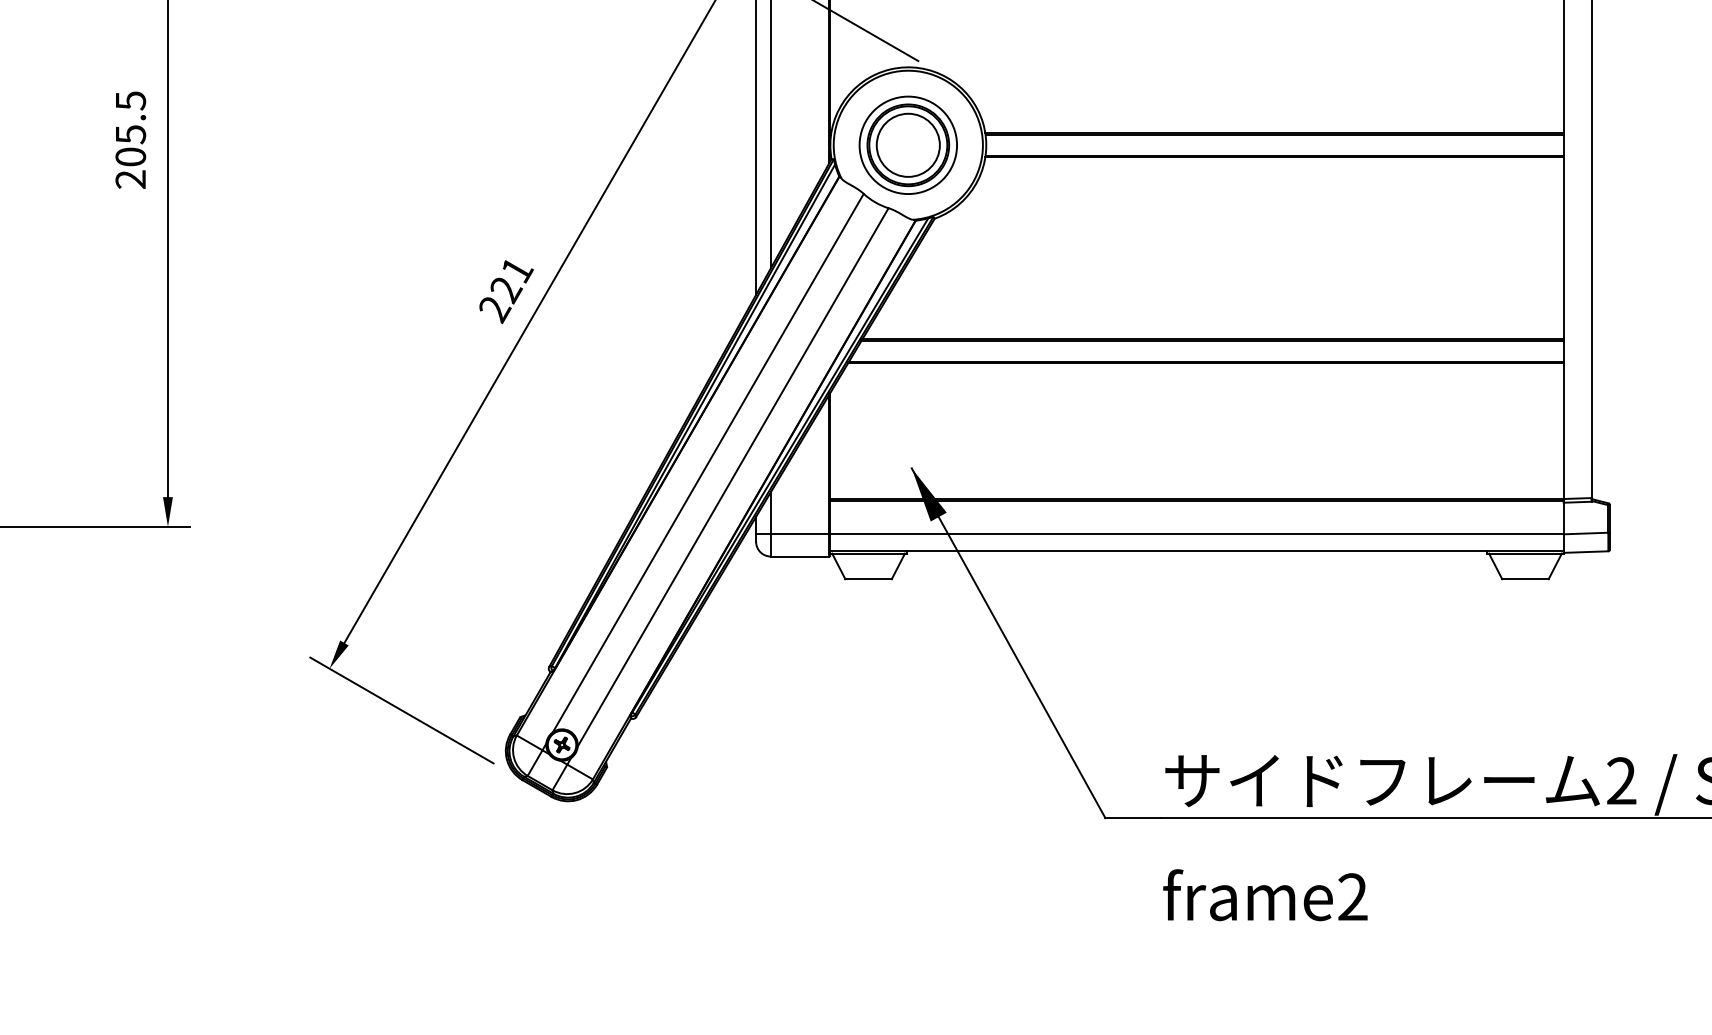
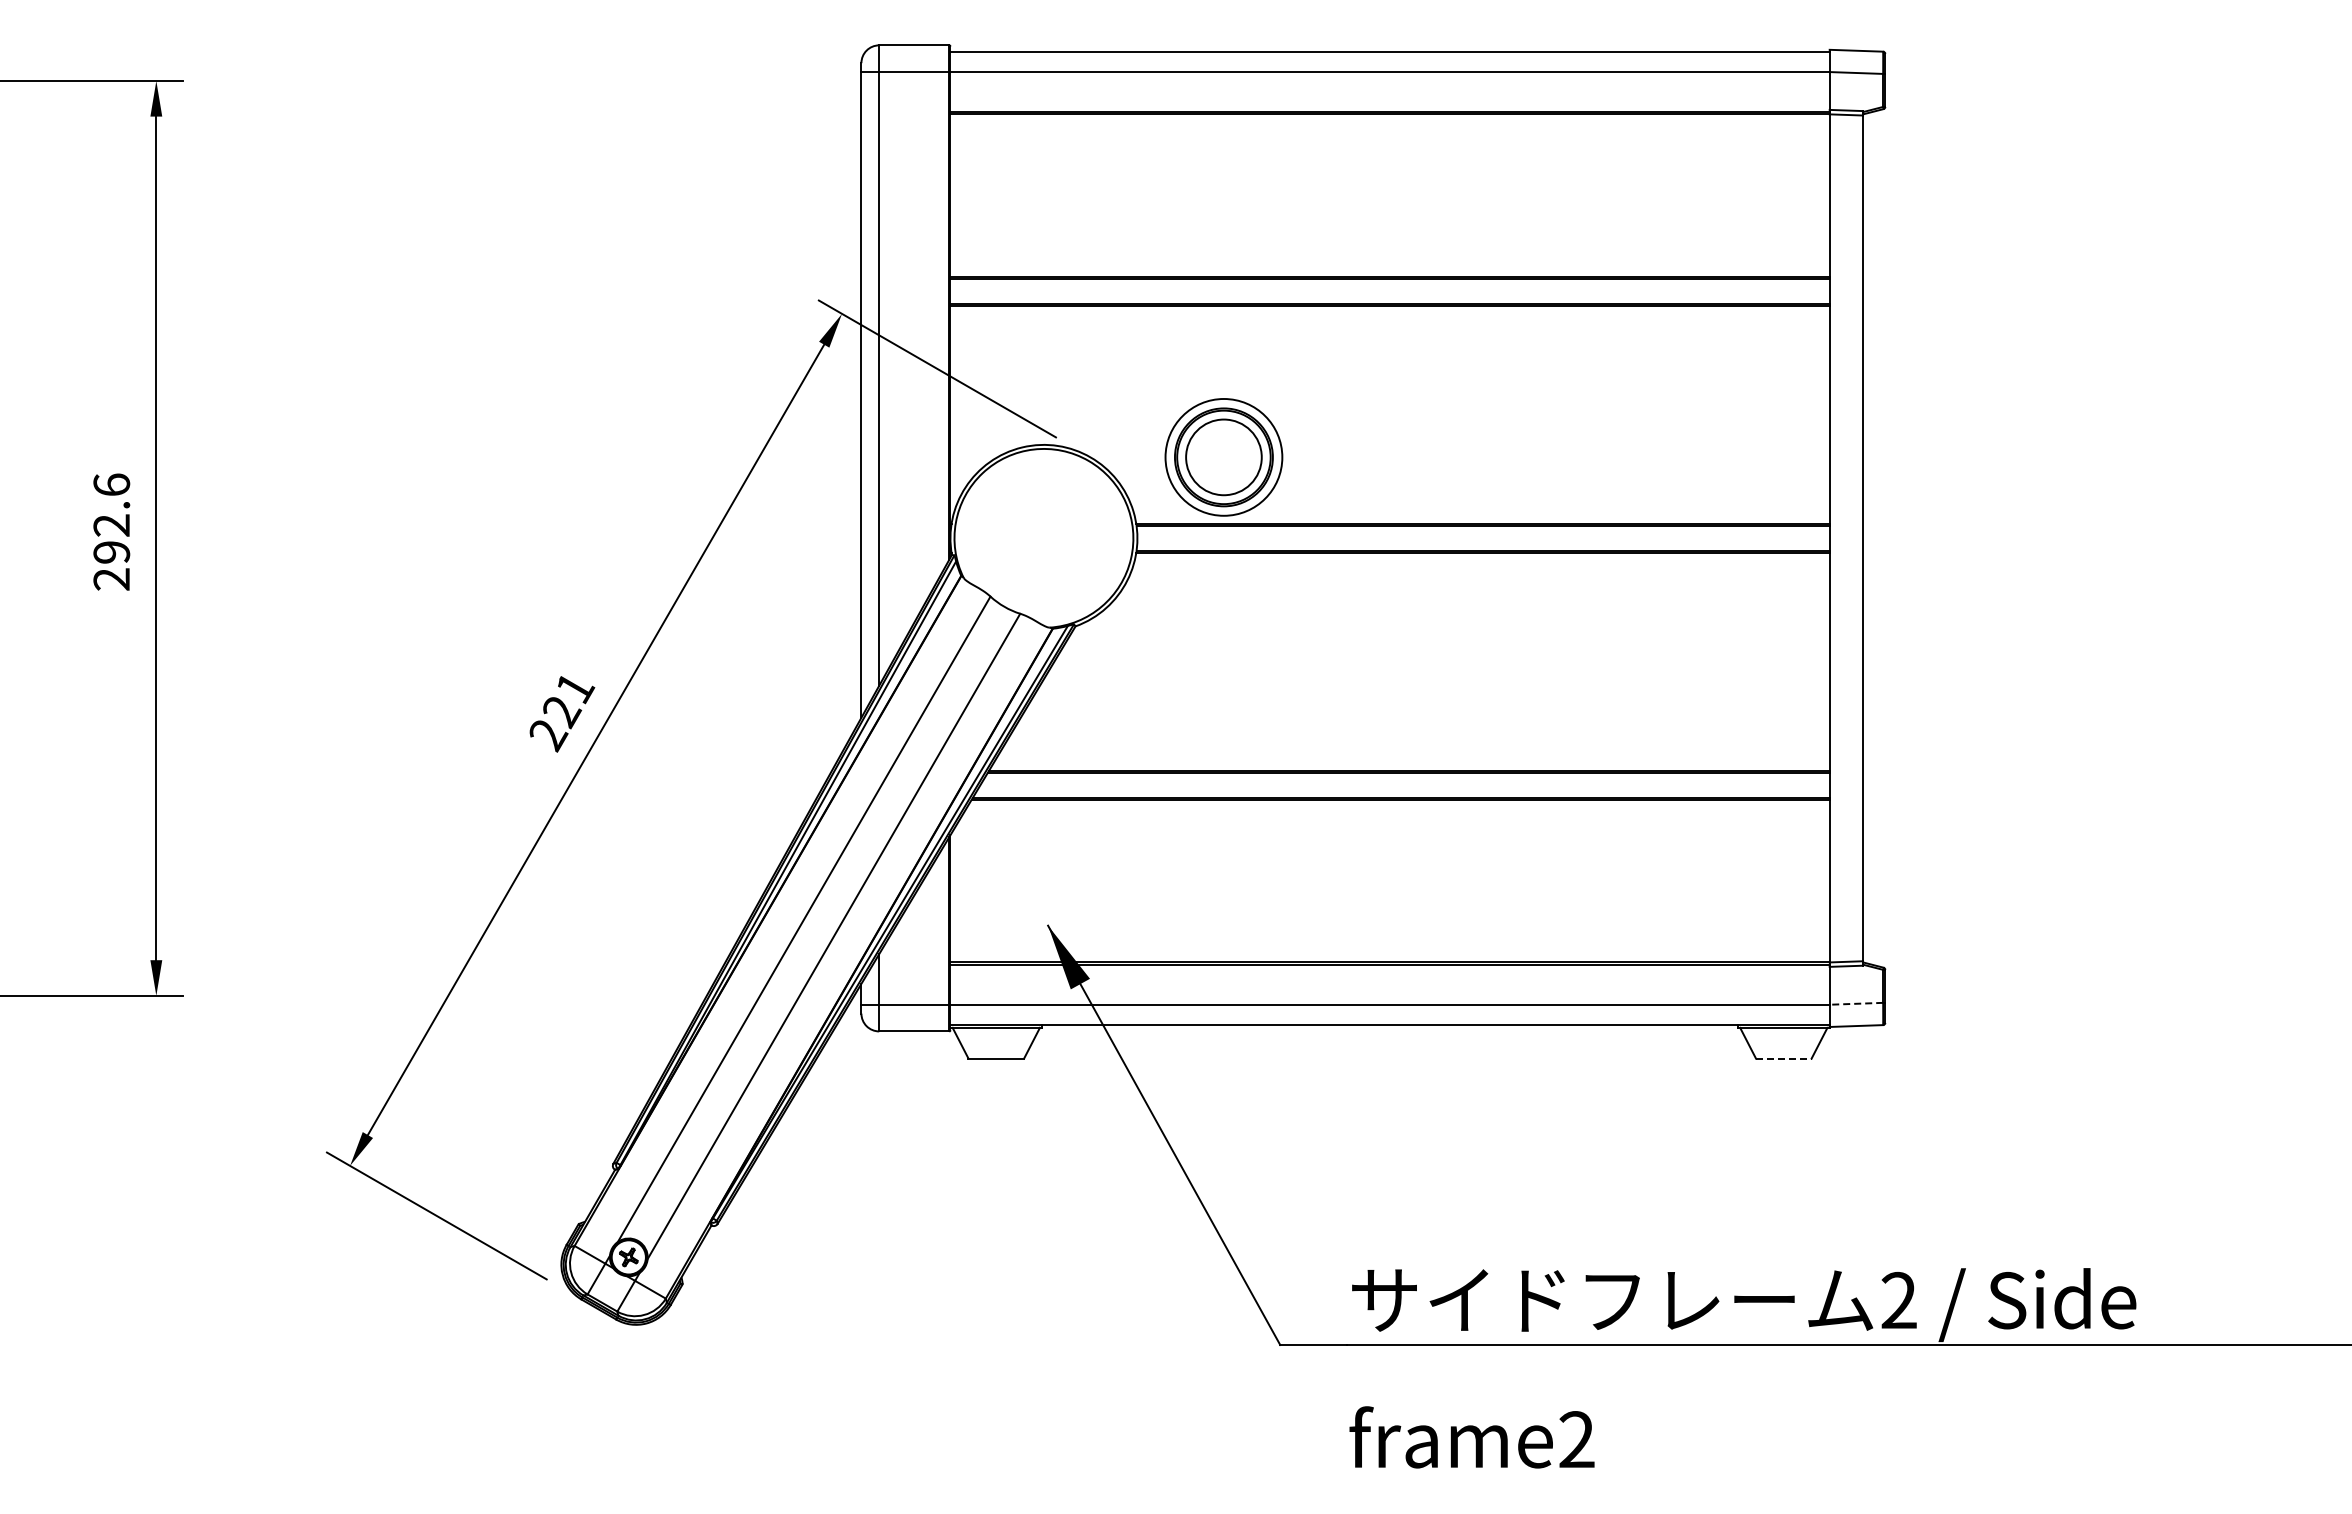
text: (130, 128) -> (111, 518), 205.5 -> 292.6
part: (907, 145) -> (1223, 457), moved
line: (1586, 533) -> (1856, 1003), solid -> dashed
line: (1525, 579) -> (1783, 1058), solid -> dashed

